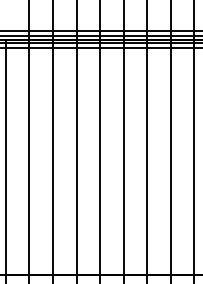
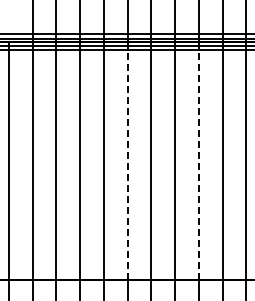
line: (123, 157) -> (127, 160), solid -> dashed
line: (193, 157) -> (198, 160), solid -> dashed

